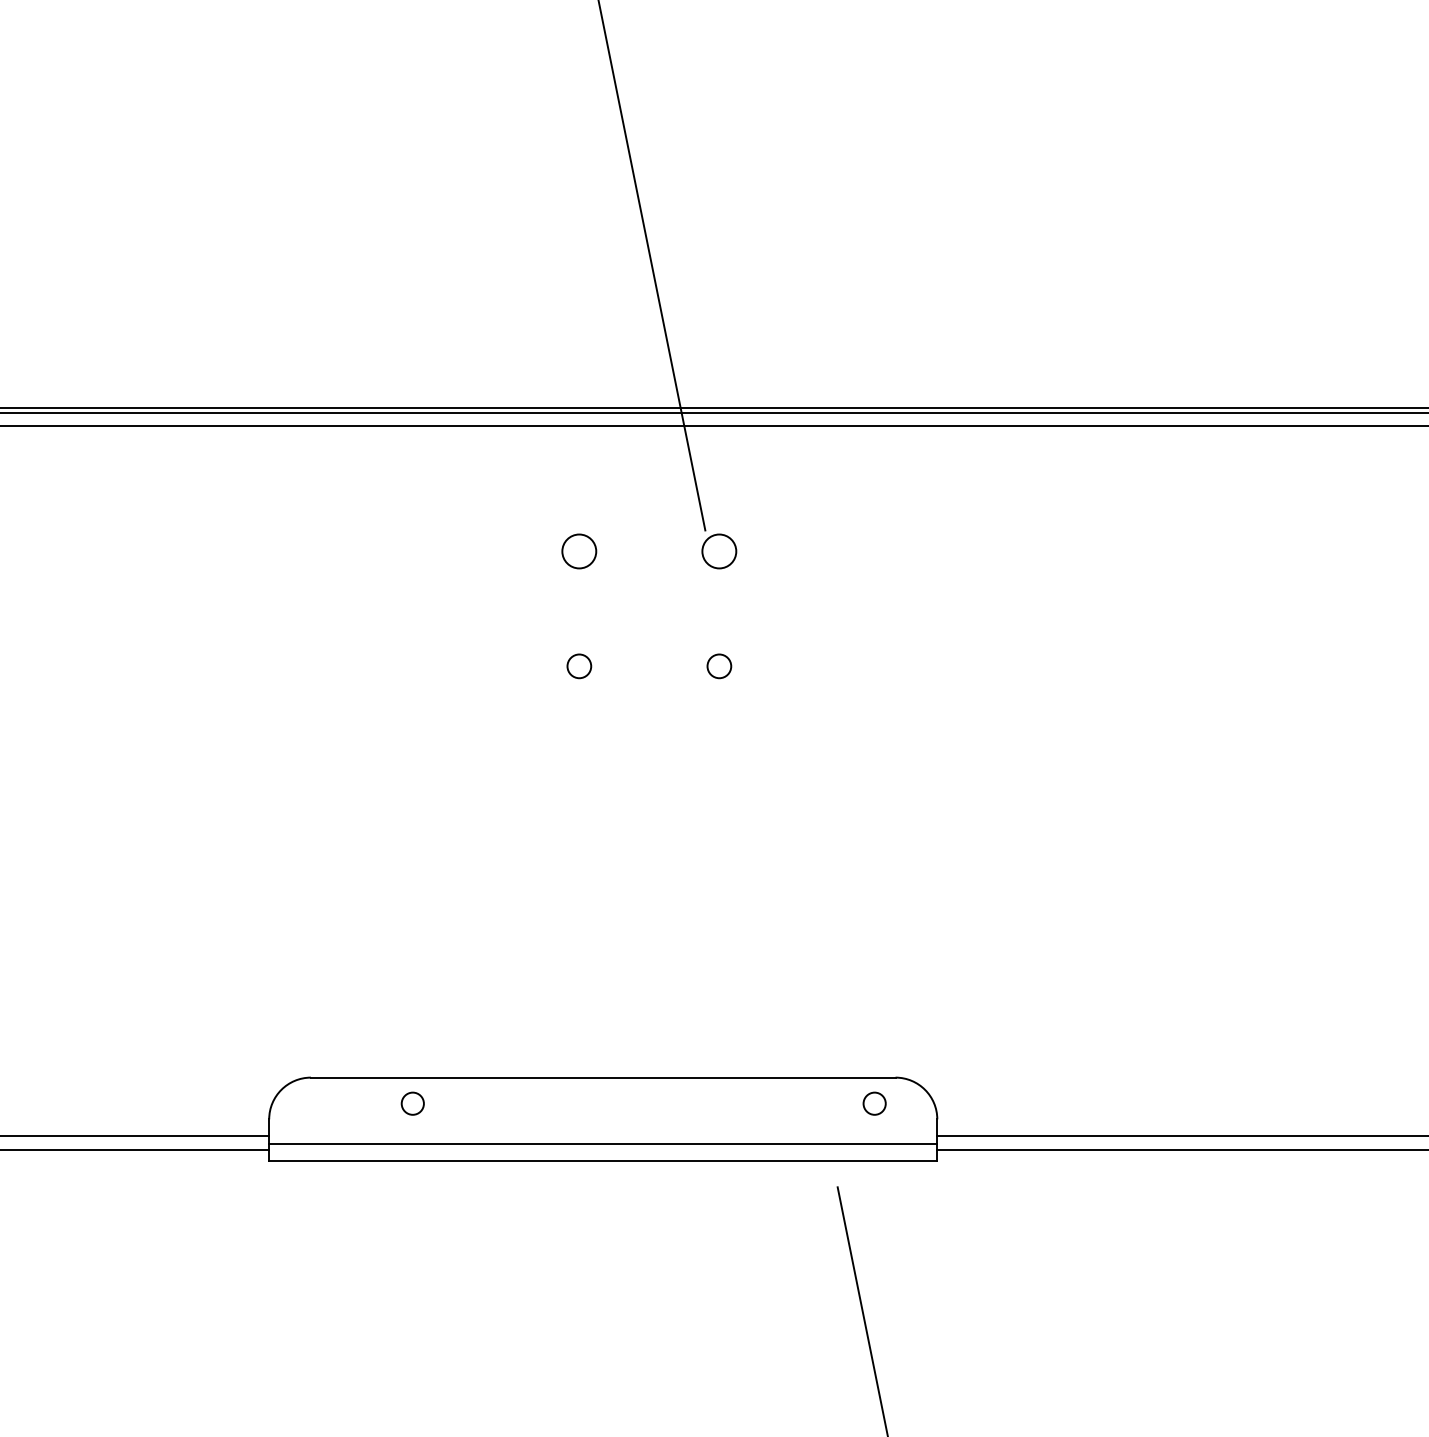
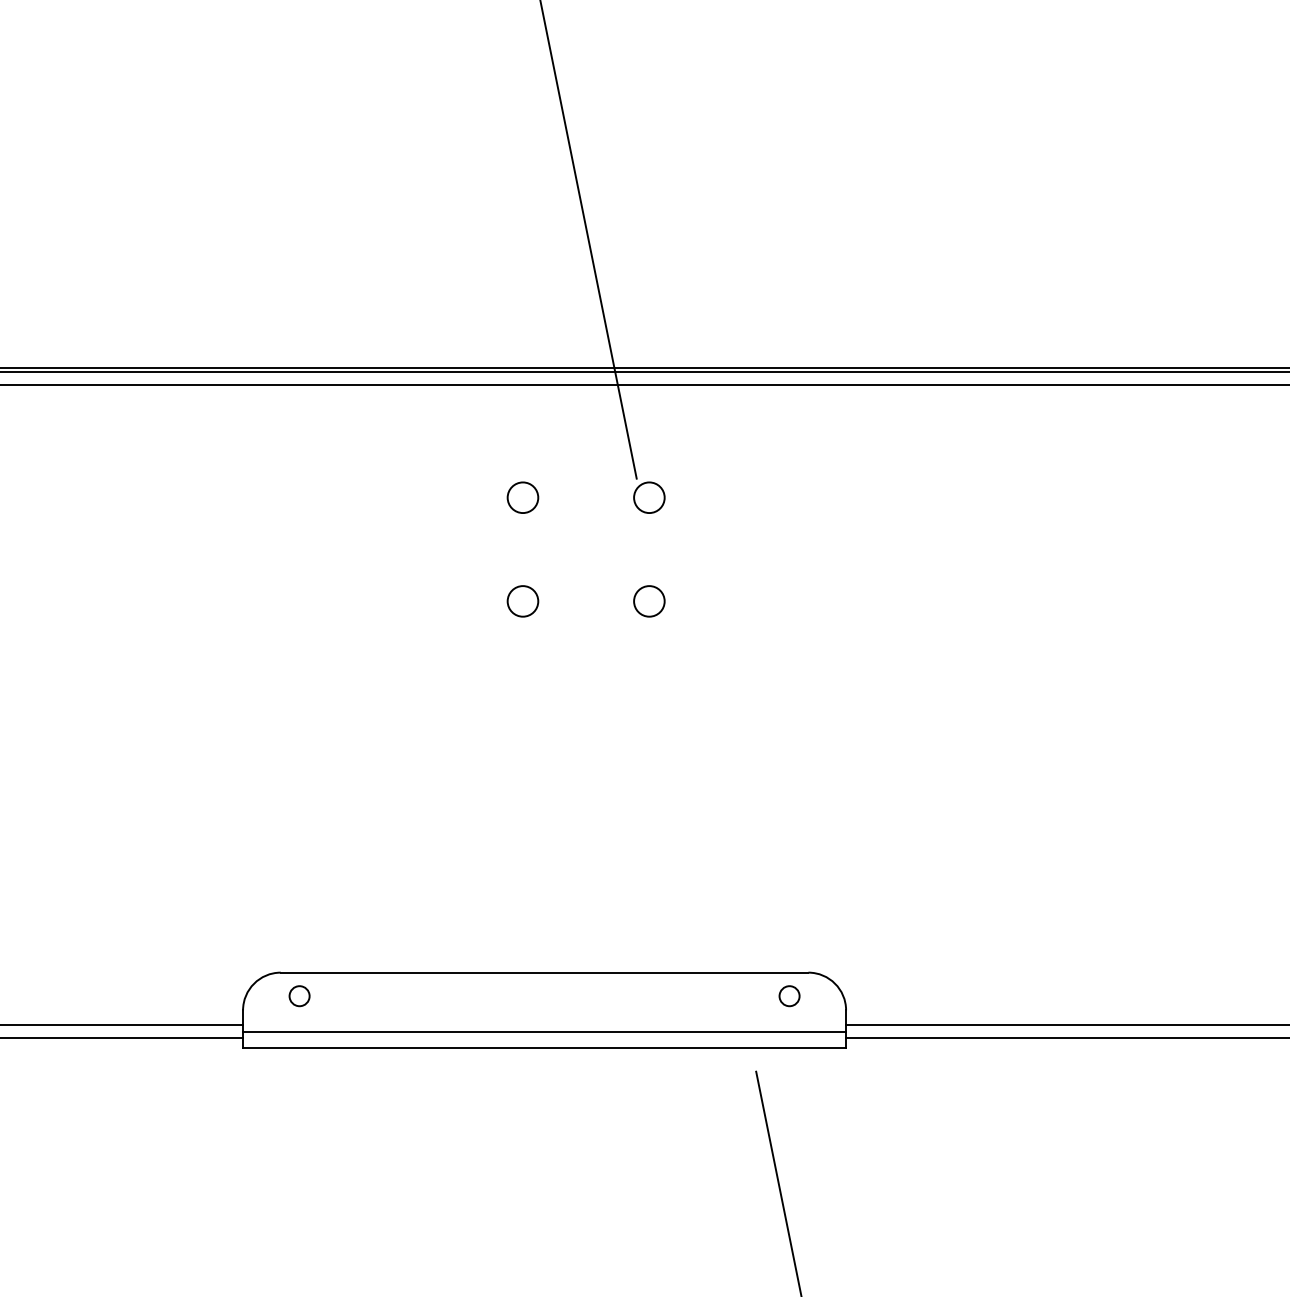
circle: (579, 666) -> (523, 601), size x1.43
circle: (719, 666) -> (649, 601), size x1.43
circle: (412, 1103) -> (299, 996), moved

